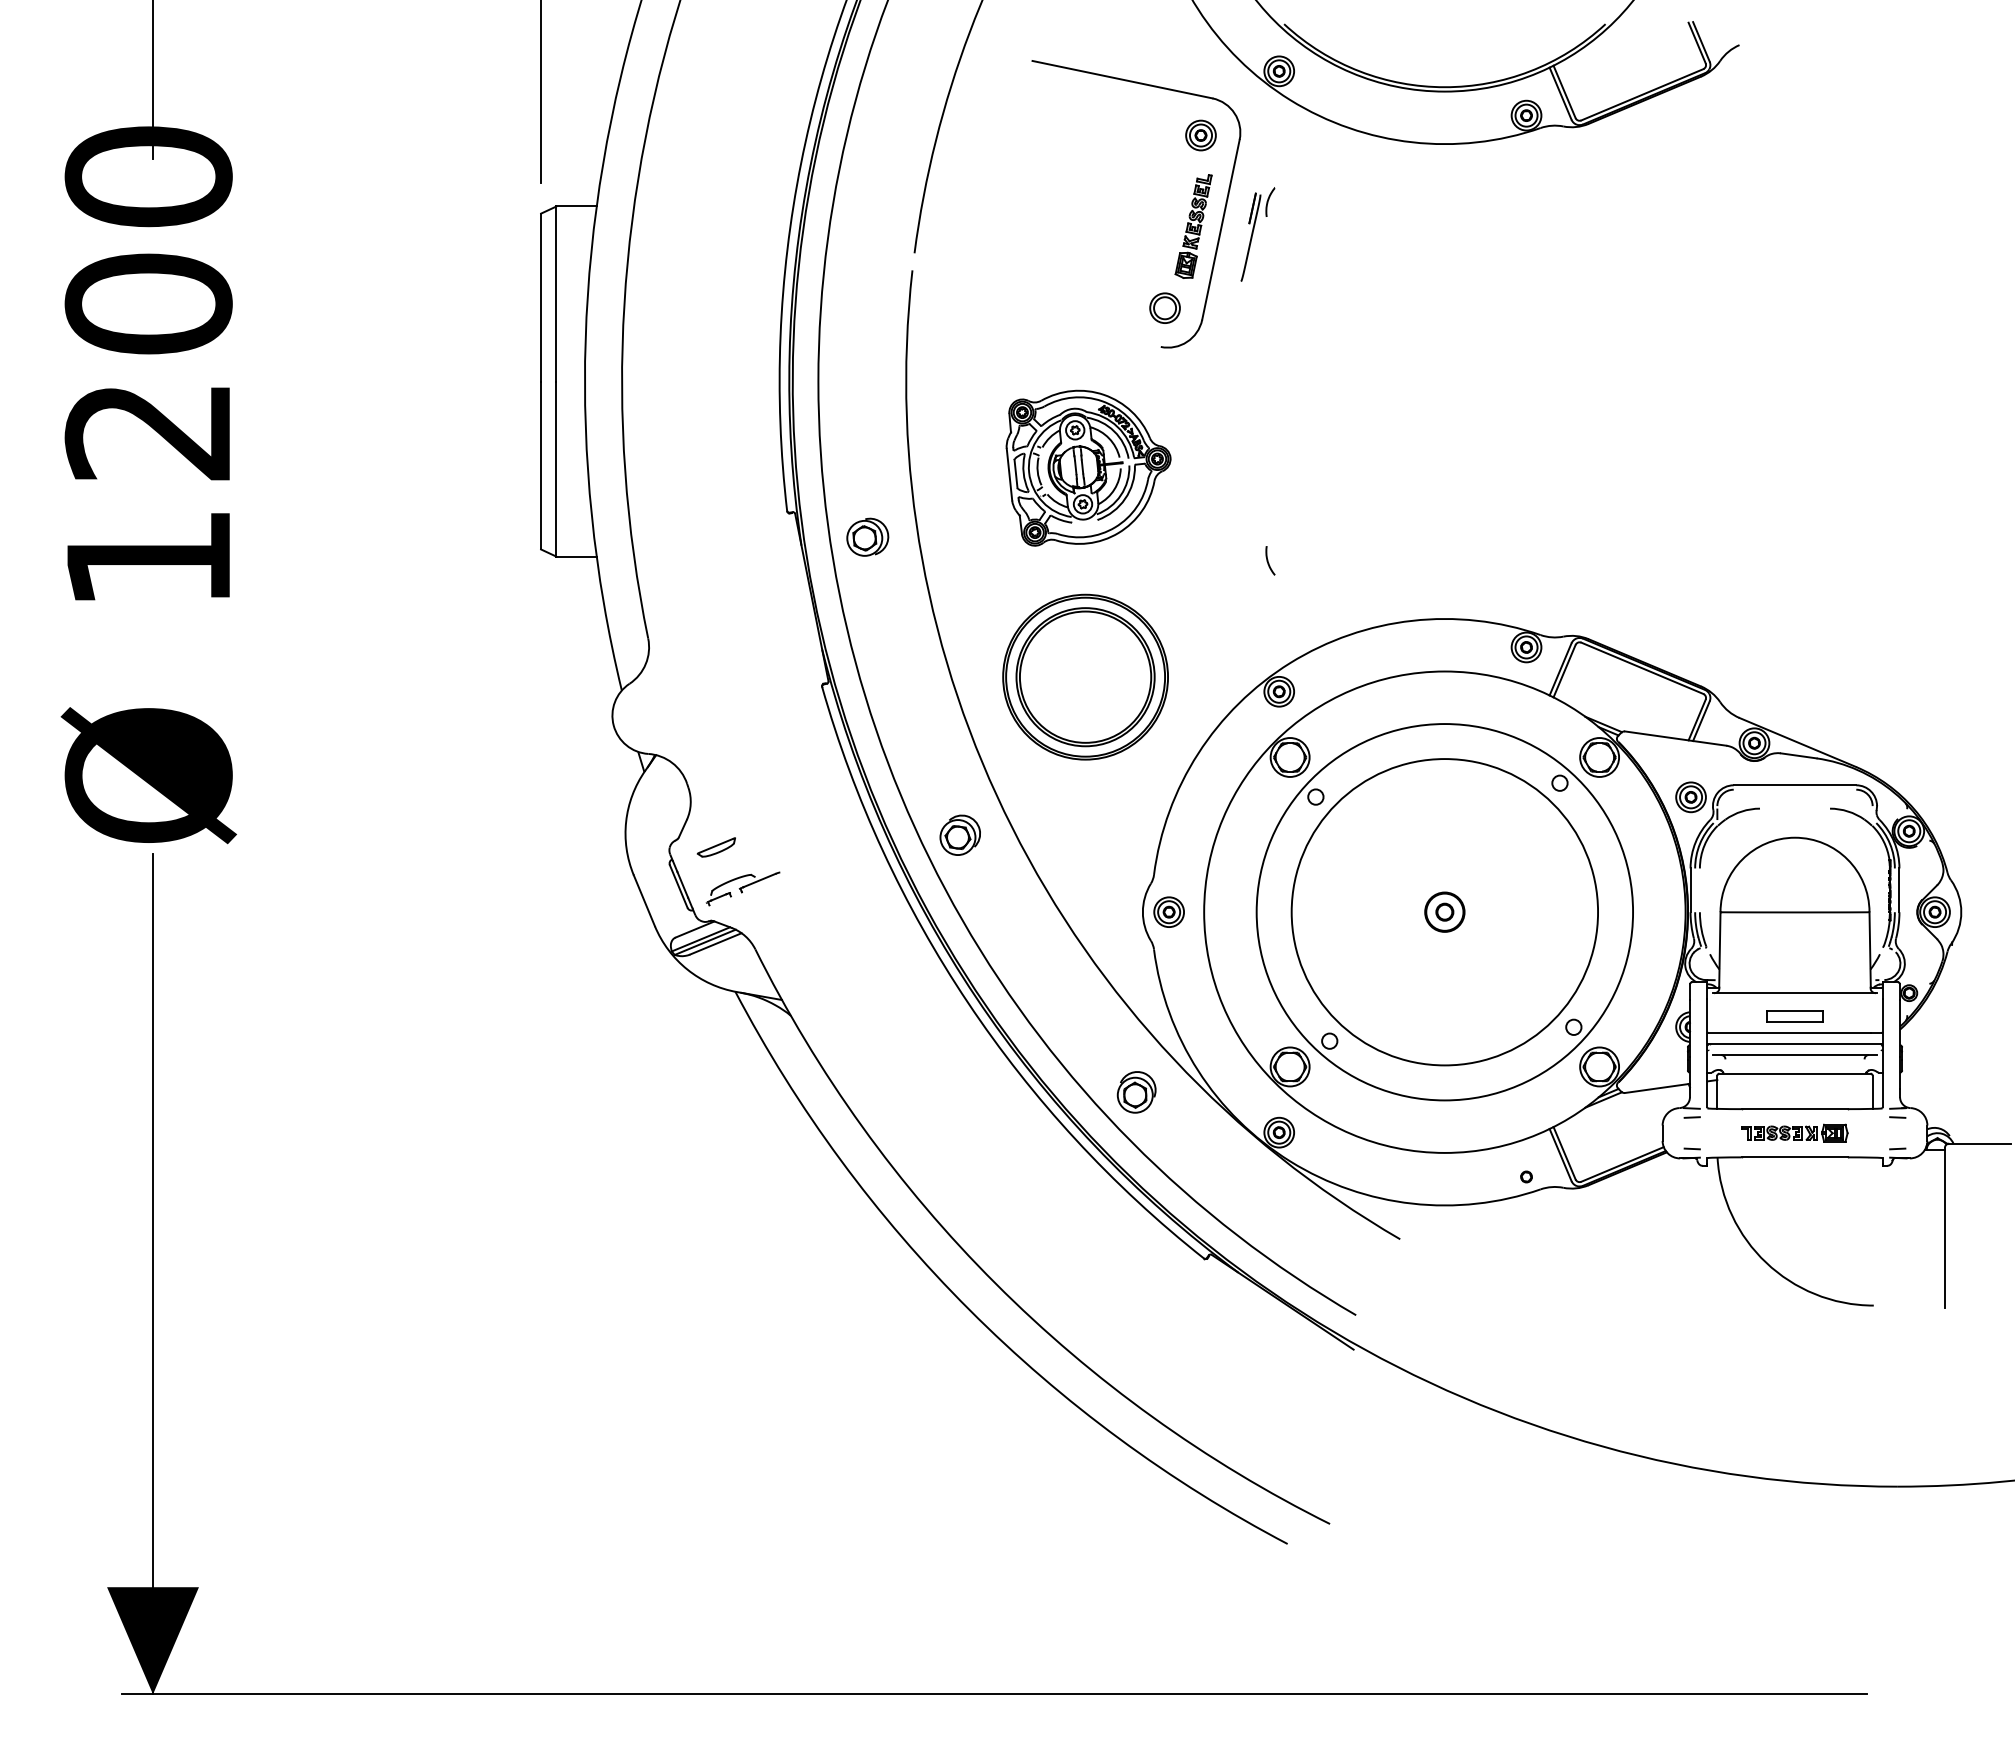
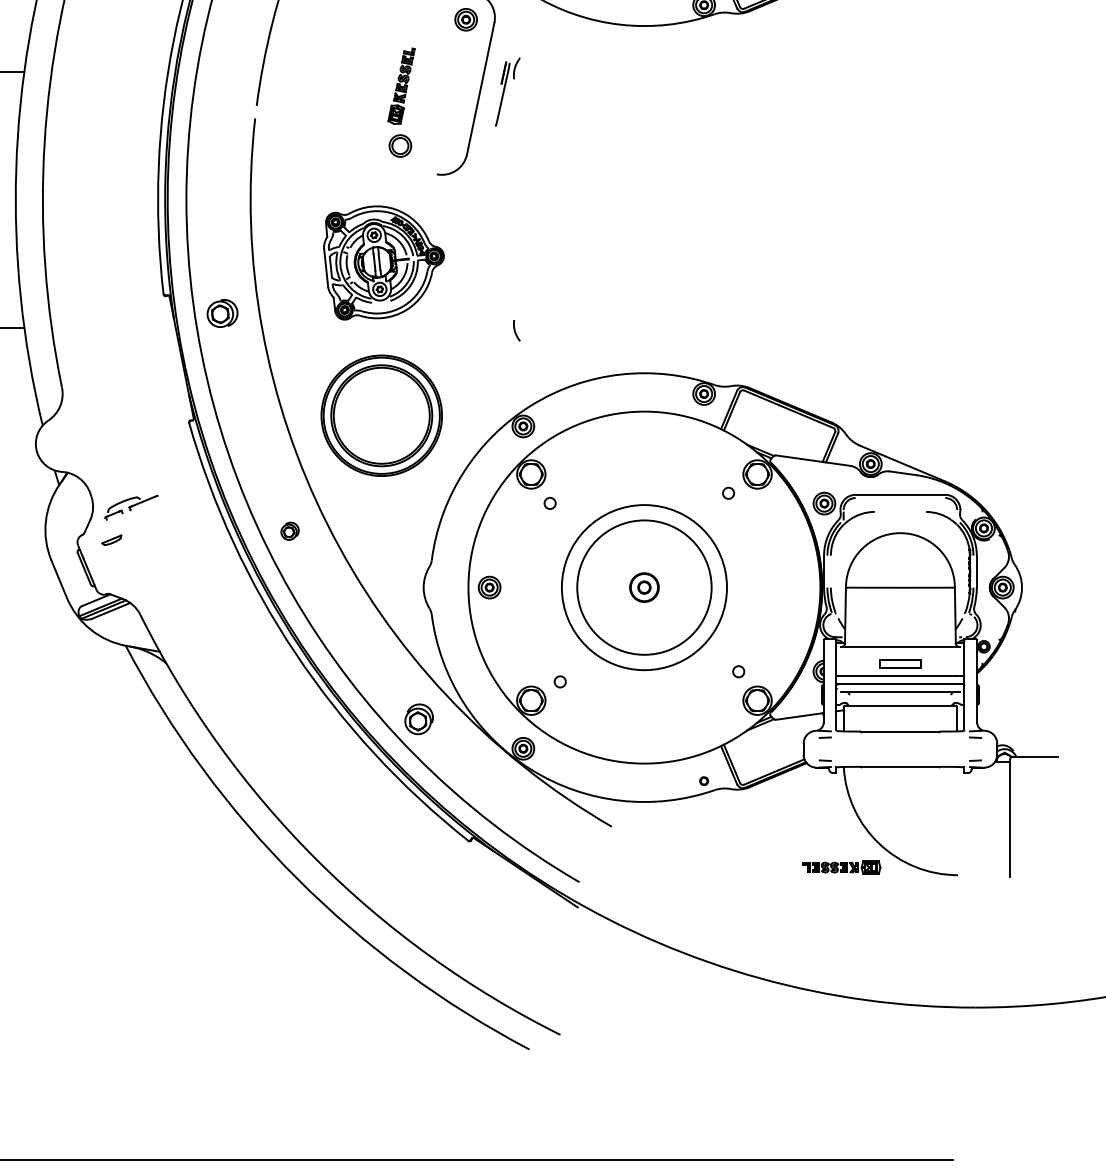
part: (1193, 226) -> (401, 86), moved
part: (1164, 307) -> (399, 145), moved
part: (959, 834) -> (289, 530), size x0.6
part: (715, 847) -> (111, 540), size x0.7
part: (742, 888) -> (130, 507), moved
part: (1168, 911) -> (489, 587), moved
circle: (1444, 912) -> (644, 587), size x0.6
circle: (1444, 912) -> (644, 587), size x0.6
part: (1794, 1132) -> (841, 867), moved

